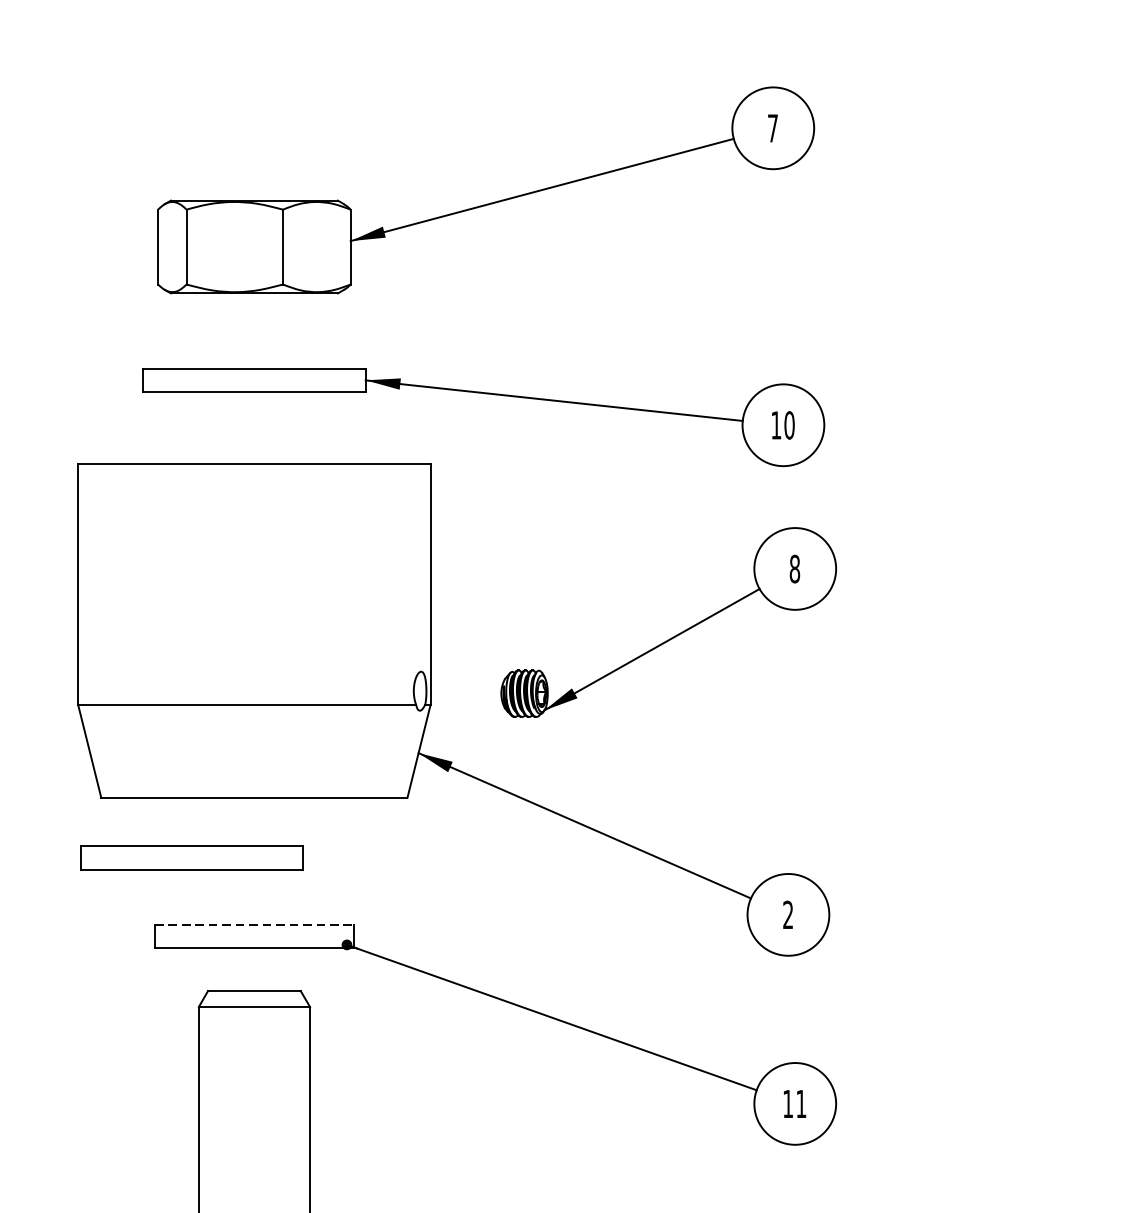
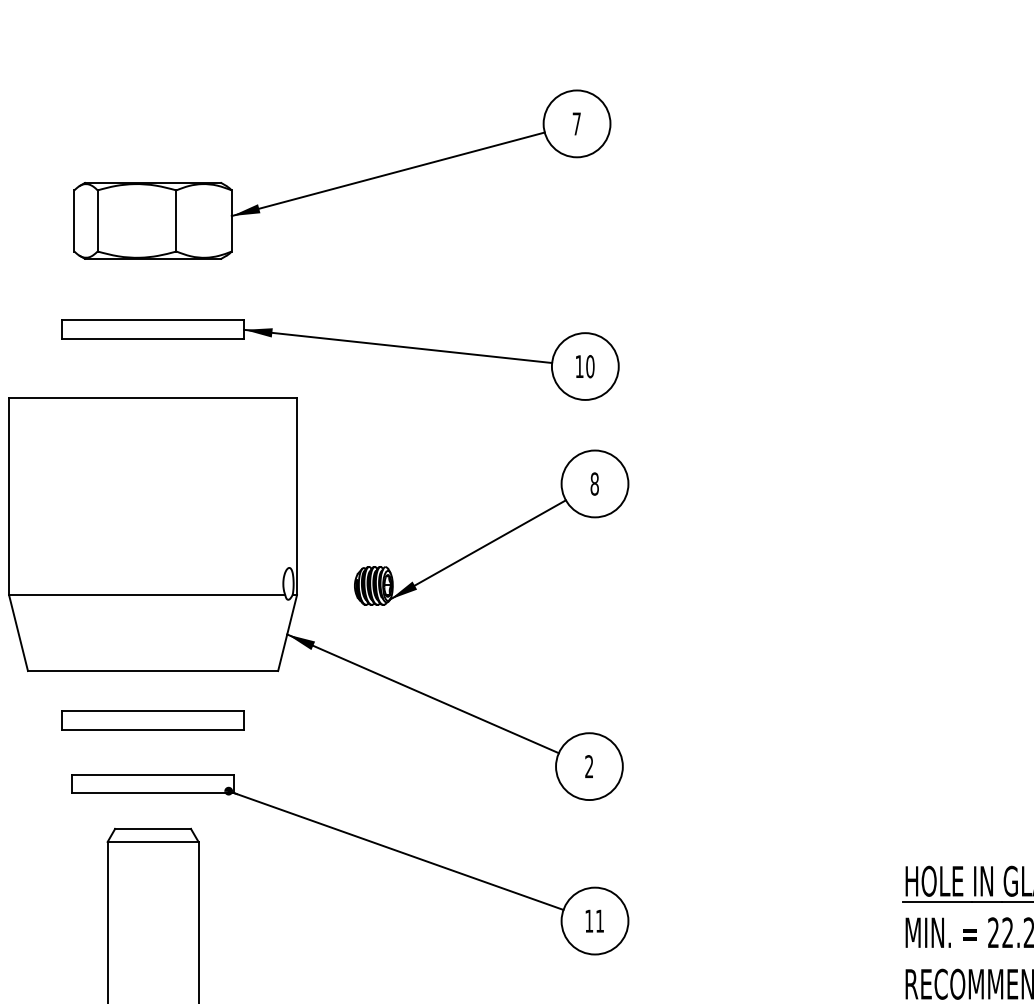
part: (191, 858) -> (152, 720), moved
line: (254, 924) -> (153, 774), dashed -> solid

